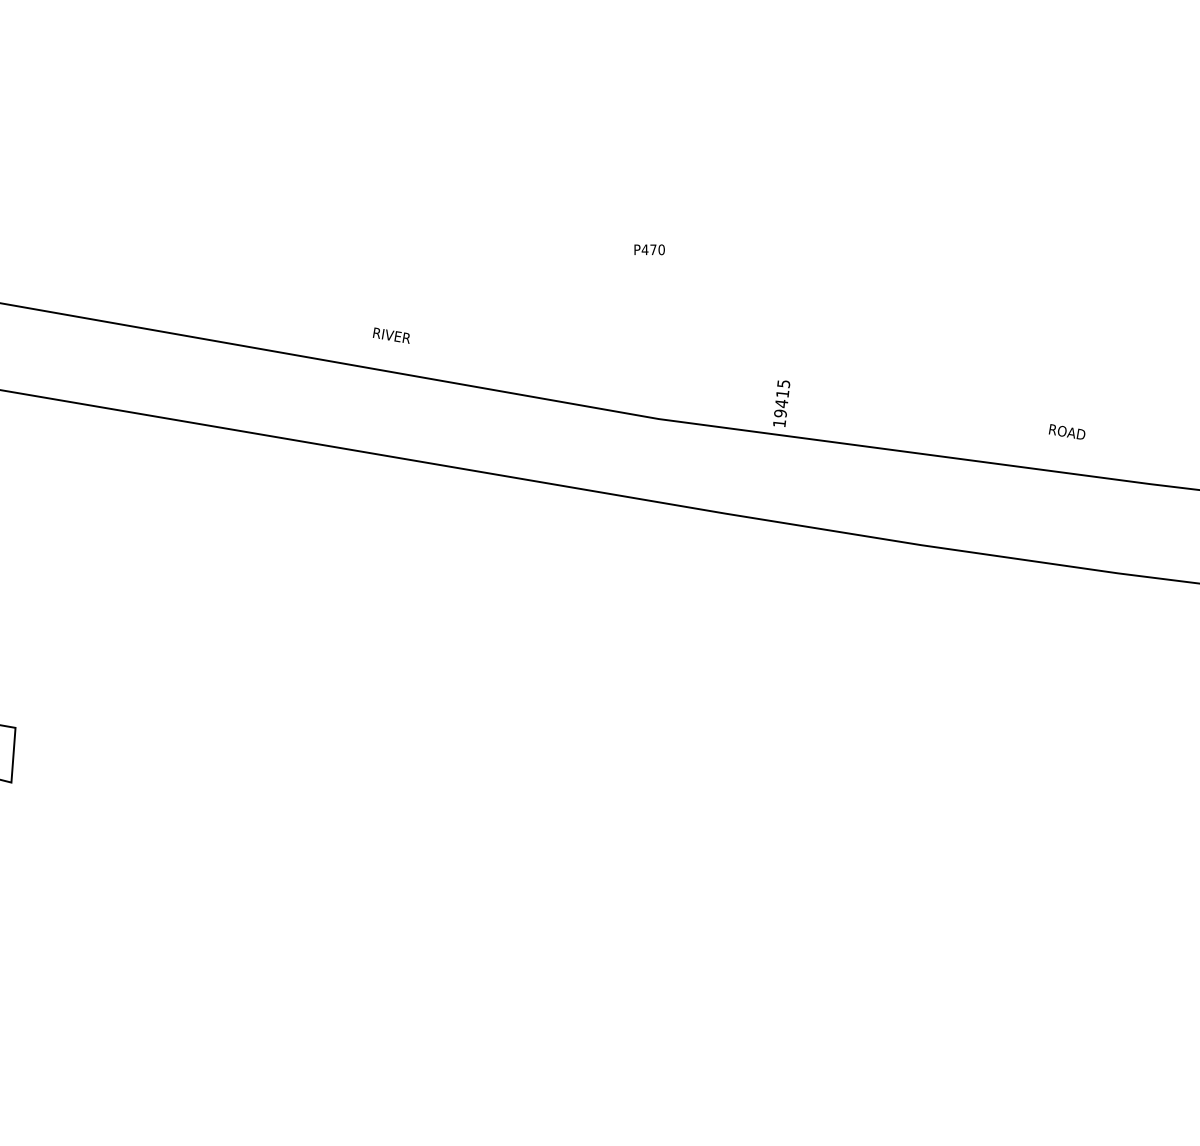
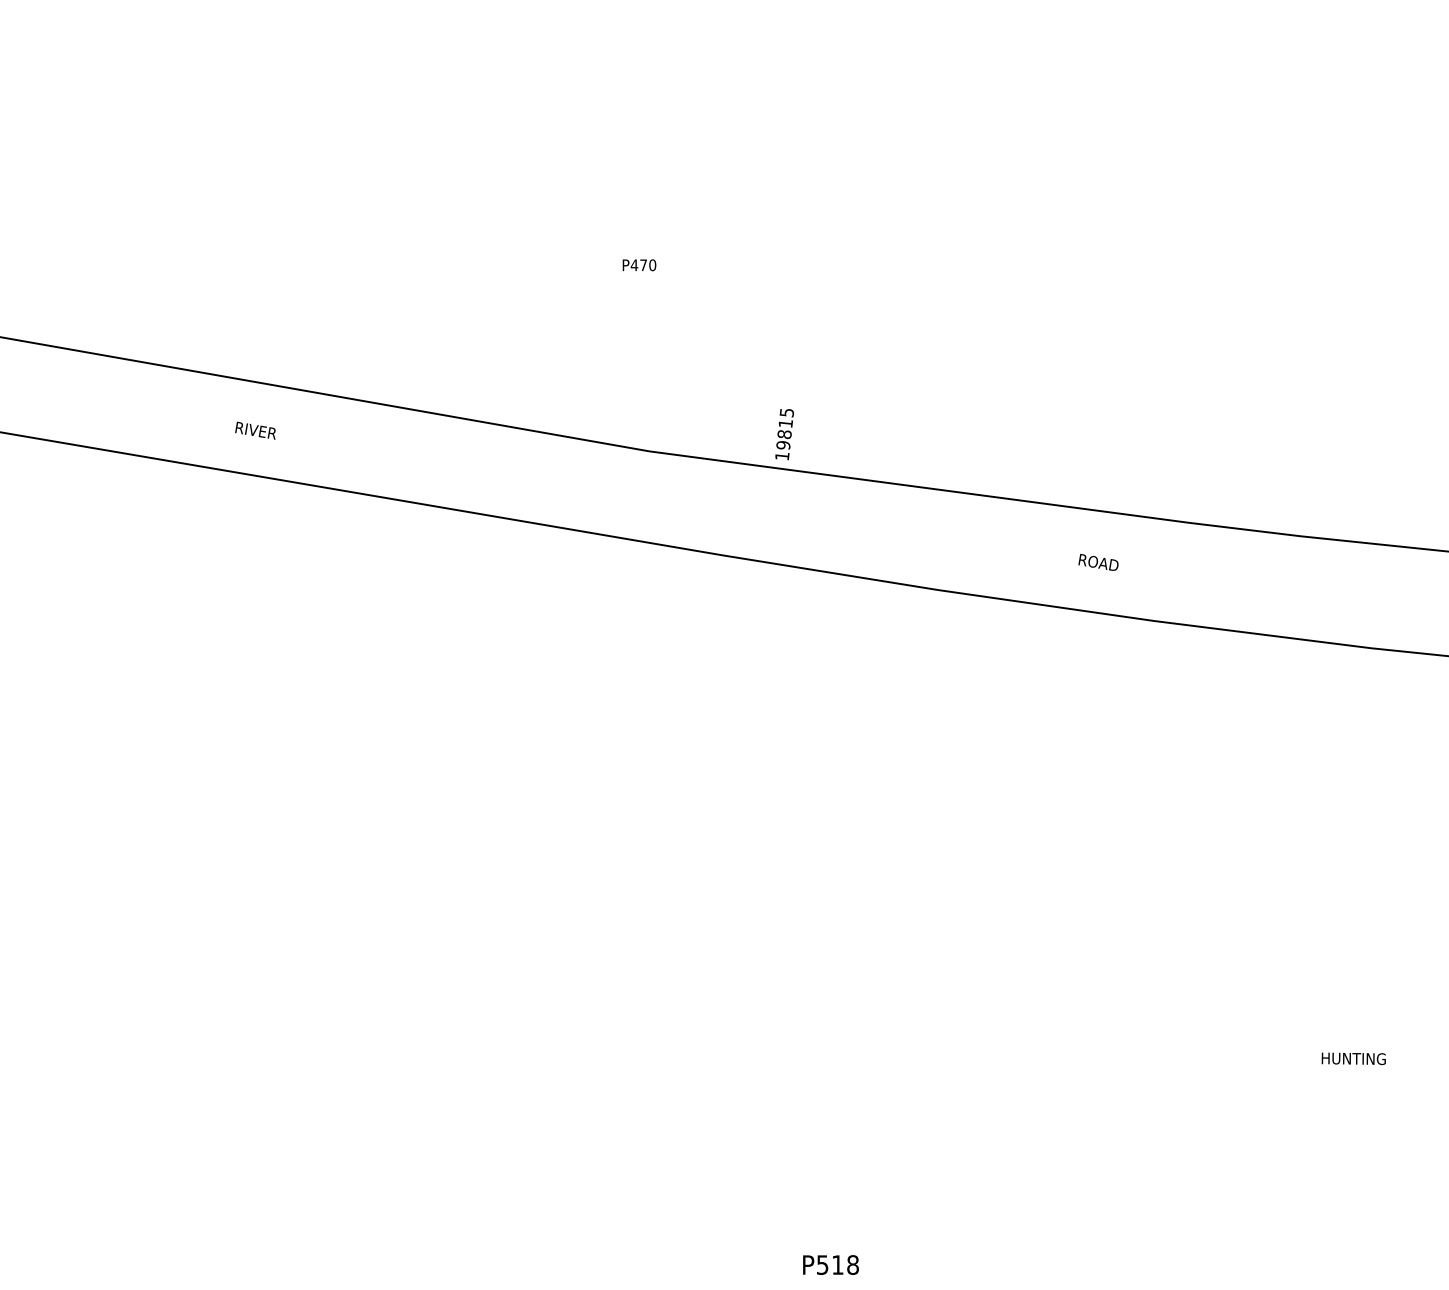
text: (391, 335) -> (255, 430), moved
text: (781, 403) -> (784, 434), 19415 -> 19815
text: (1067, 430) -> (1098, 561), moved

